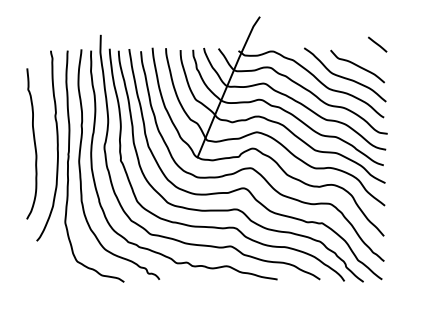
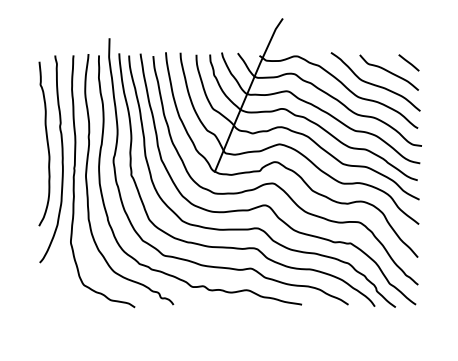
line: (377, 44) -> (408, 62), moved
curve: (33, 142) -> (46, 142), moved

